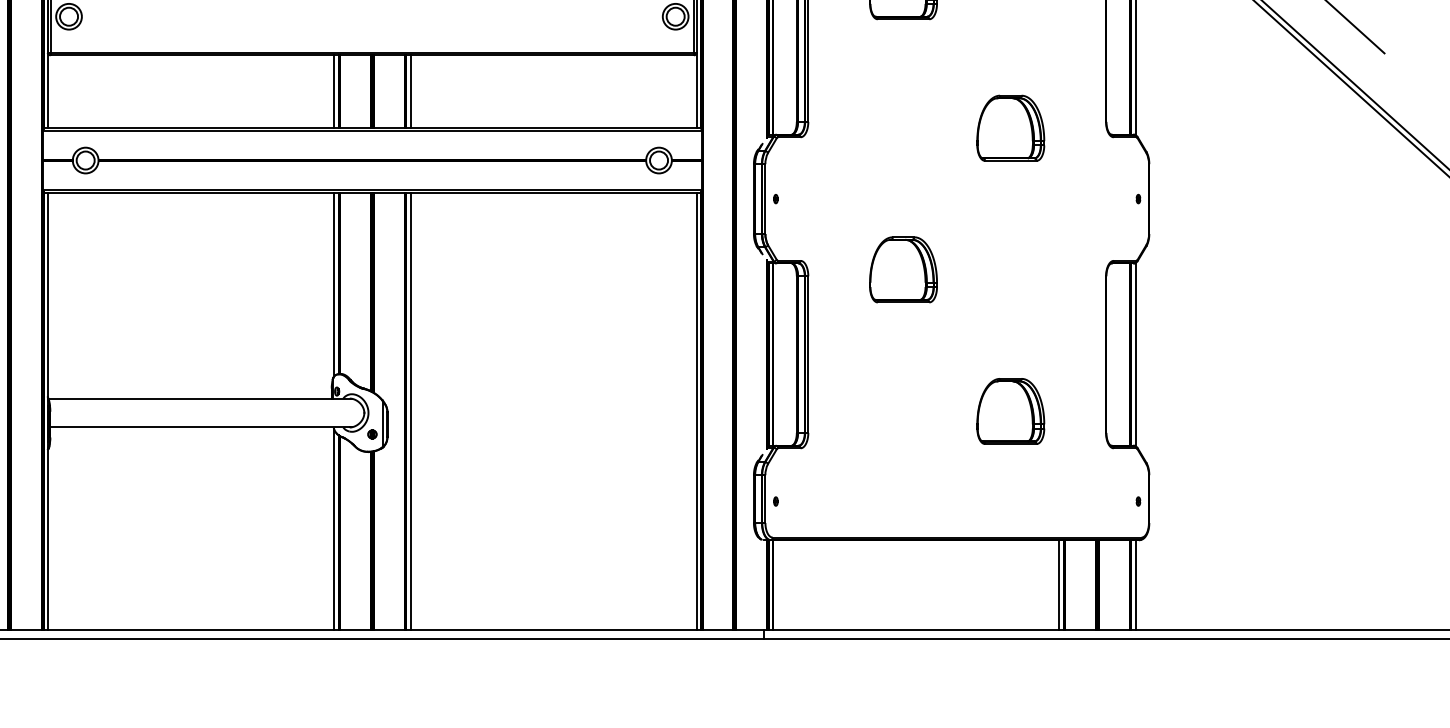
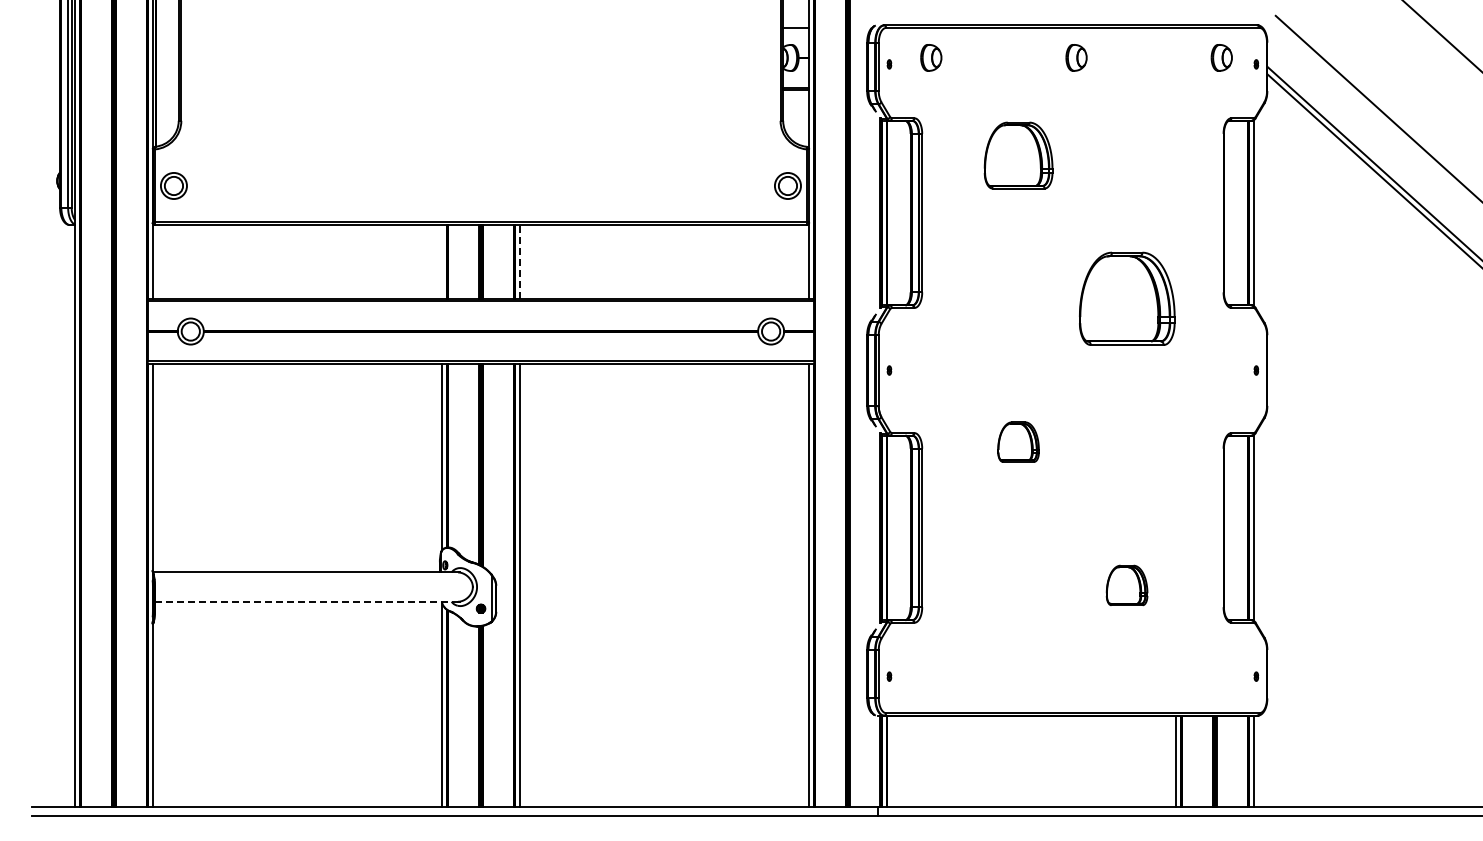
line: (334, 91) -> (442, 261), removed
line: (410, 91) -> (519, 261), solid -> dashed
part: (1010, 127) -> (1126, 298), size x1.4
part: (903, 269) -> (1018, 441), size x0.6
part: (1010, 411) -> (1126, 585), size x0.6
line: (199, 427) -> (306, 601), solid -> dashed

